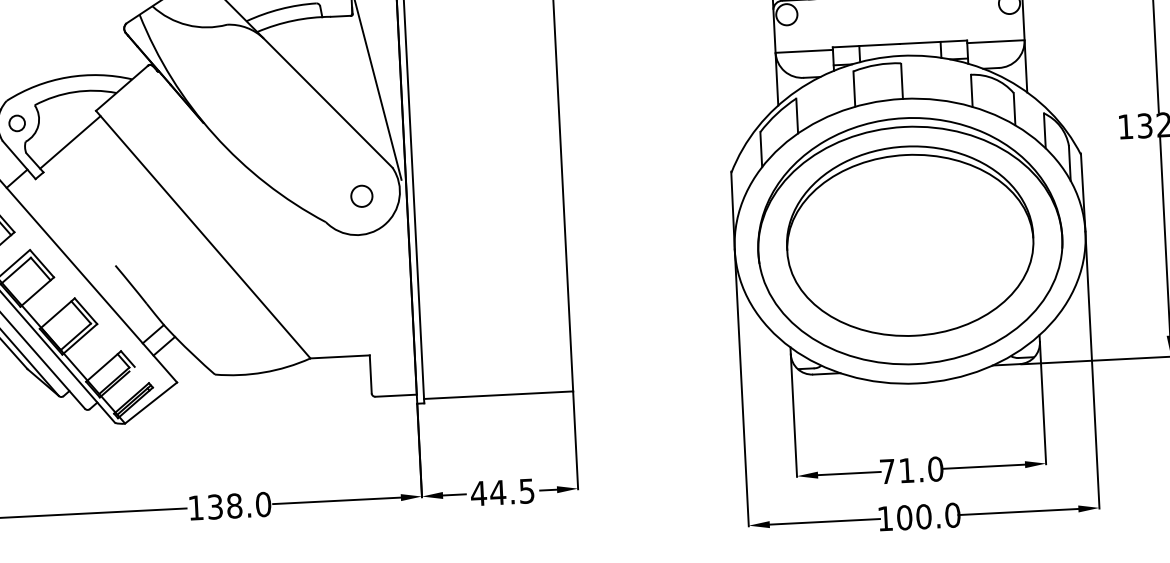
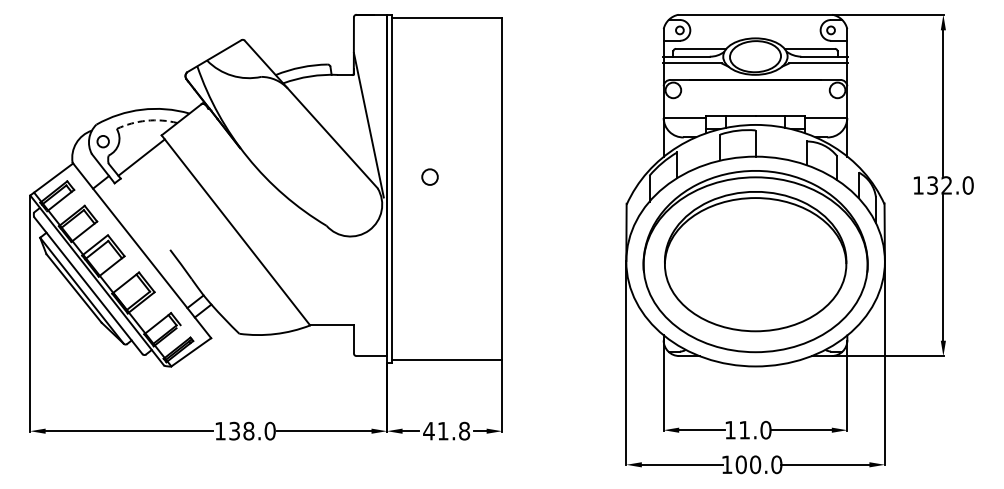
arc: (74, 91) -> (146, 120), solid -> dashed
circle: (361, 195) -> (429, 176), moved
text: (887, 472) -> (730, 430), 71.0 -> 11.0
text: (512, 491) -> (453, 430), 44.5 -> 41.8

